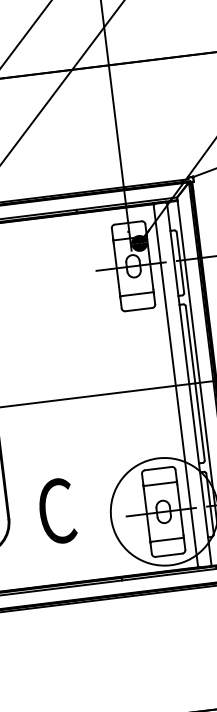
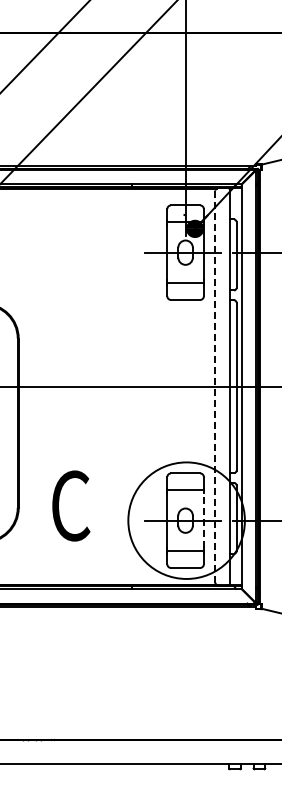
line: (175, 385) -> (215, 386), solid -> dashed
line: (180, 509) -> (203, 520), solid -> dashed

